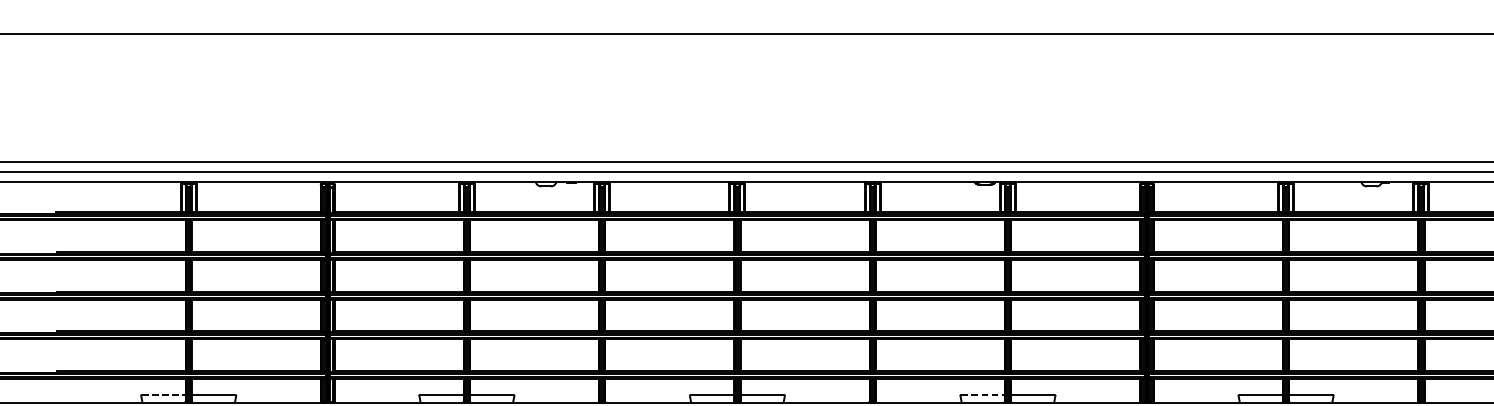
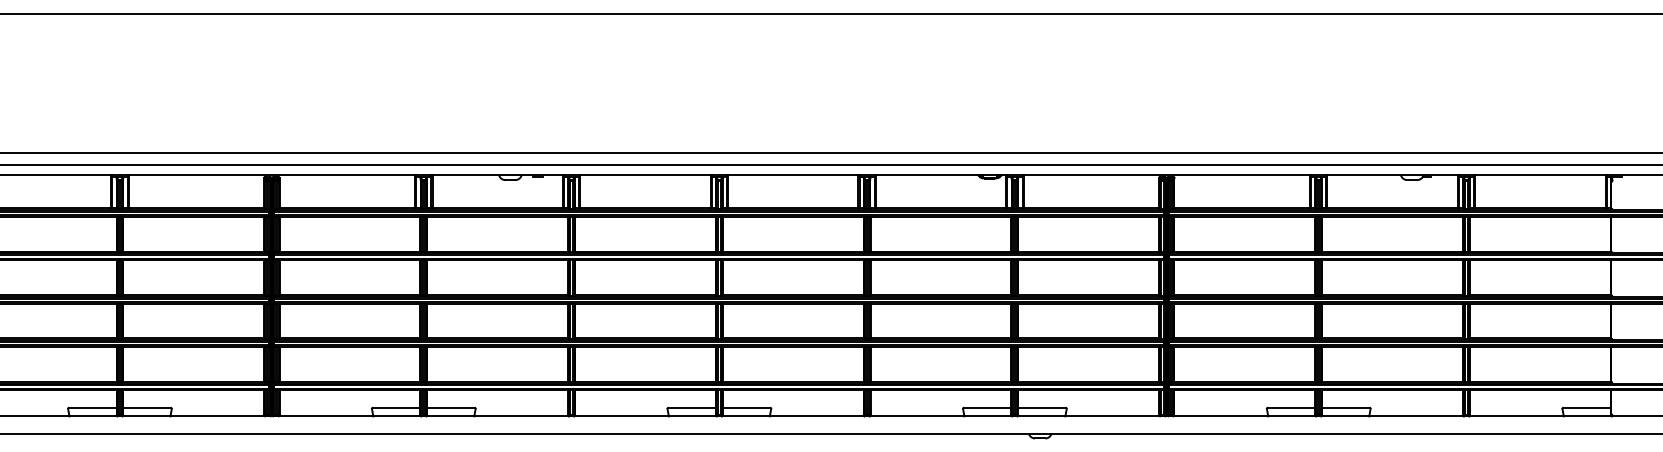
line: (163, 394) -> (92, 407), dashed -> solid
line: (982, 394) -> (987, 407), dashed -> solid

